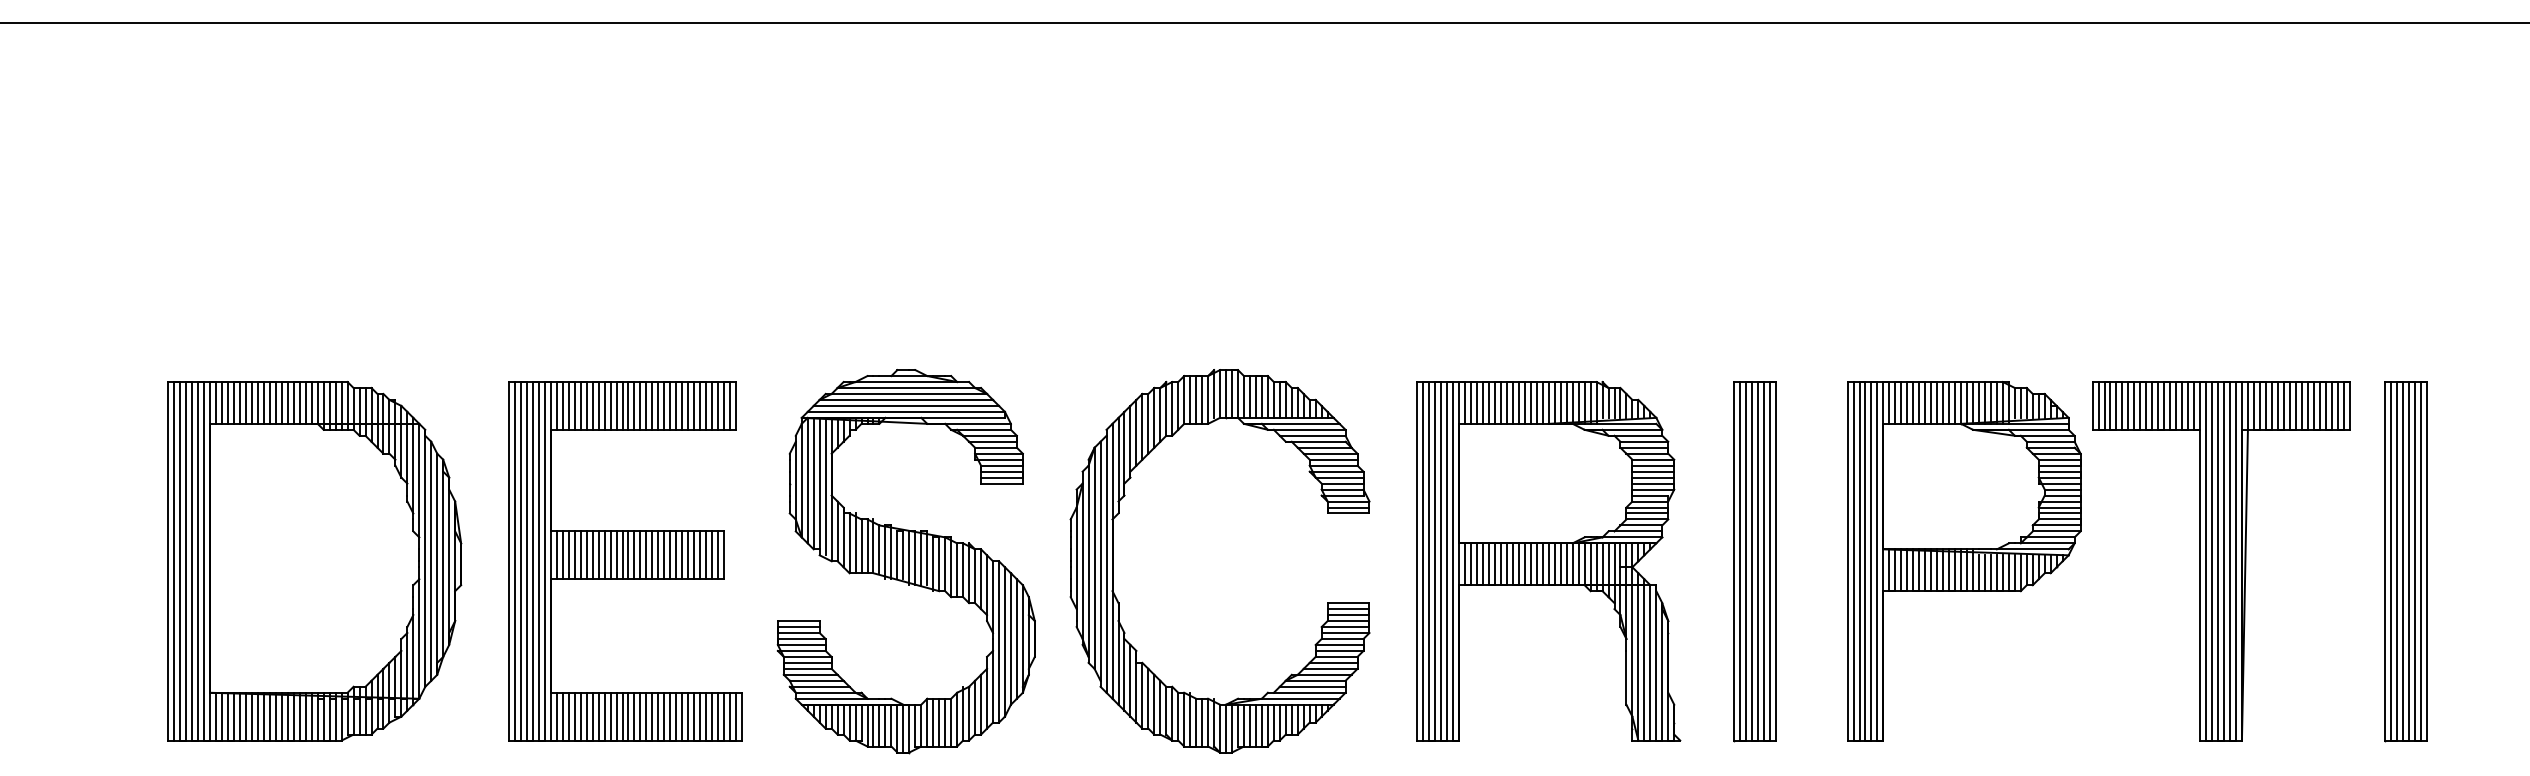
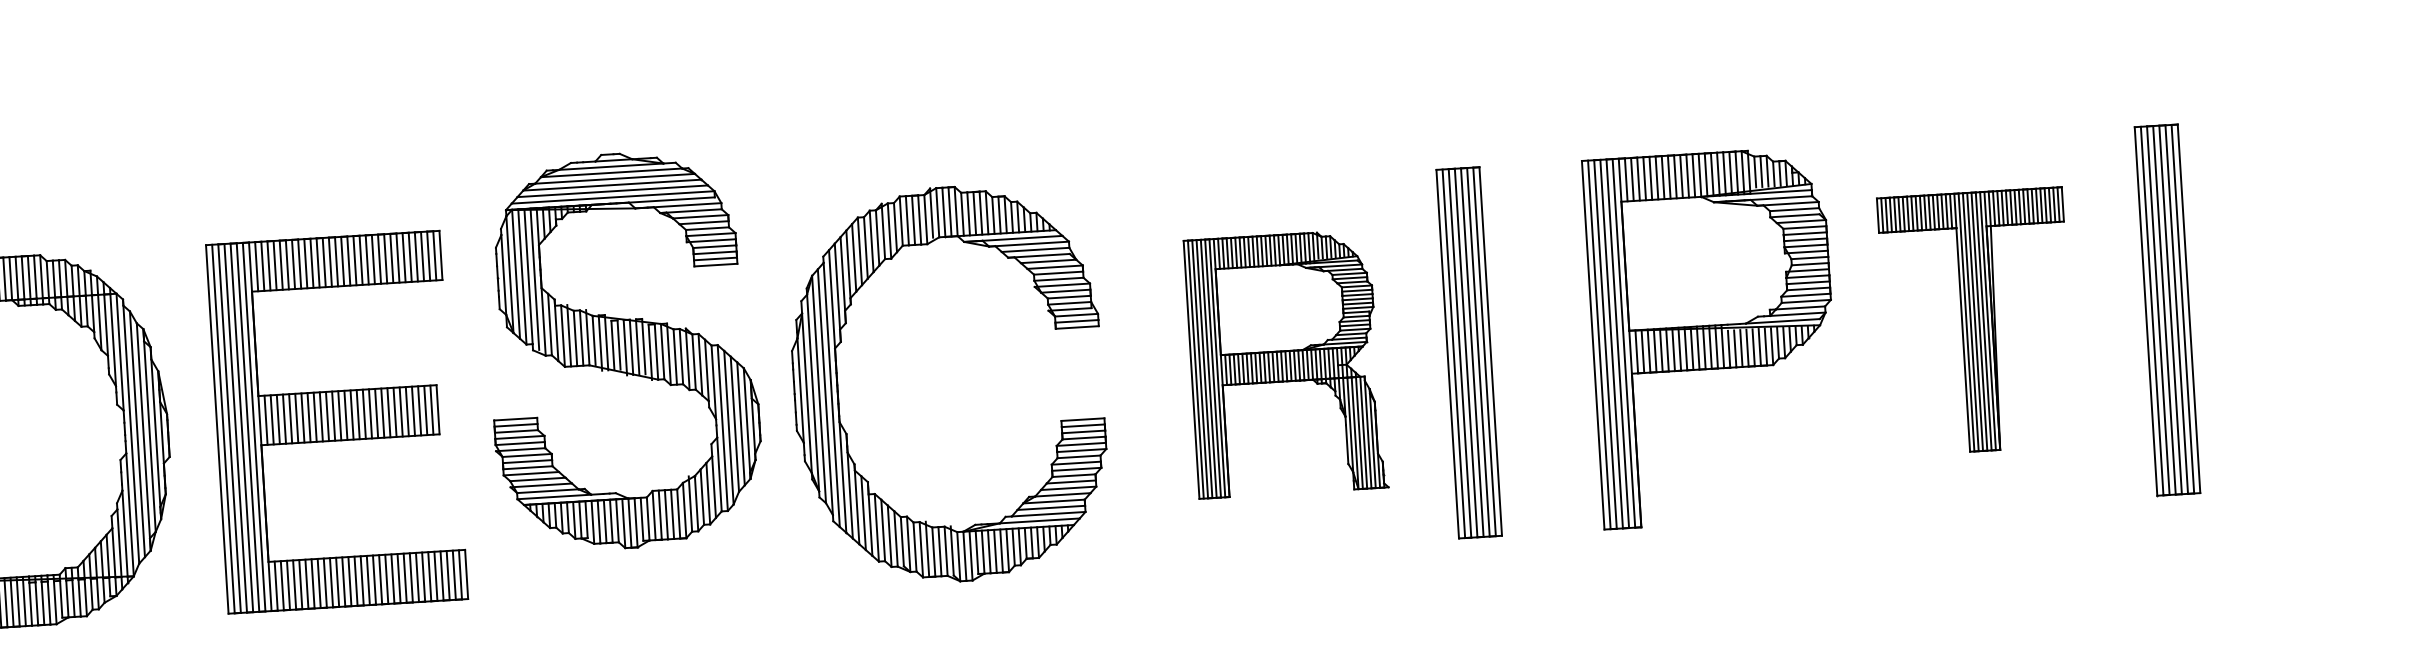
part: (905, 561) -> (621, 351), moved
part: (1548, 561) -> (1285, 364), size x0.7
part: (1754, 561) -> (1468, 353), moved
part: (2221, 561) -> (1977, 321), size x0.7

